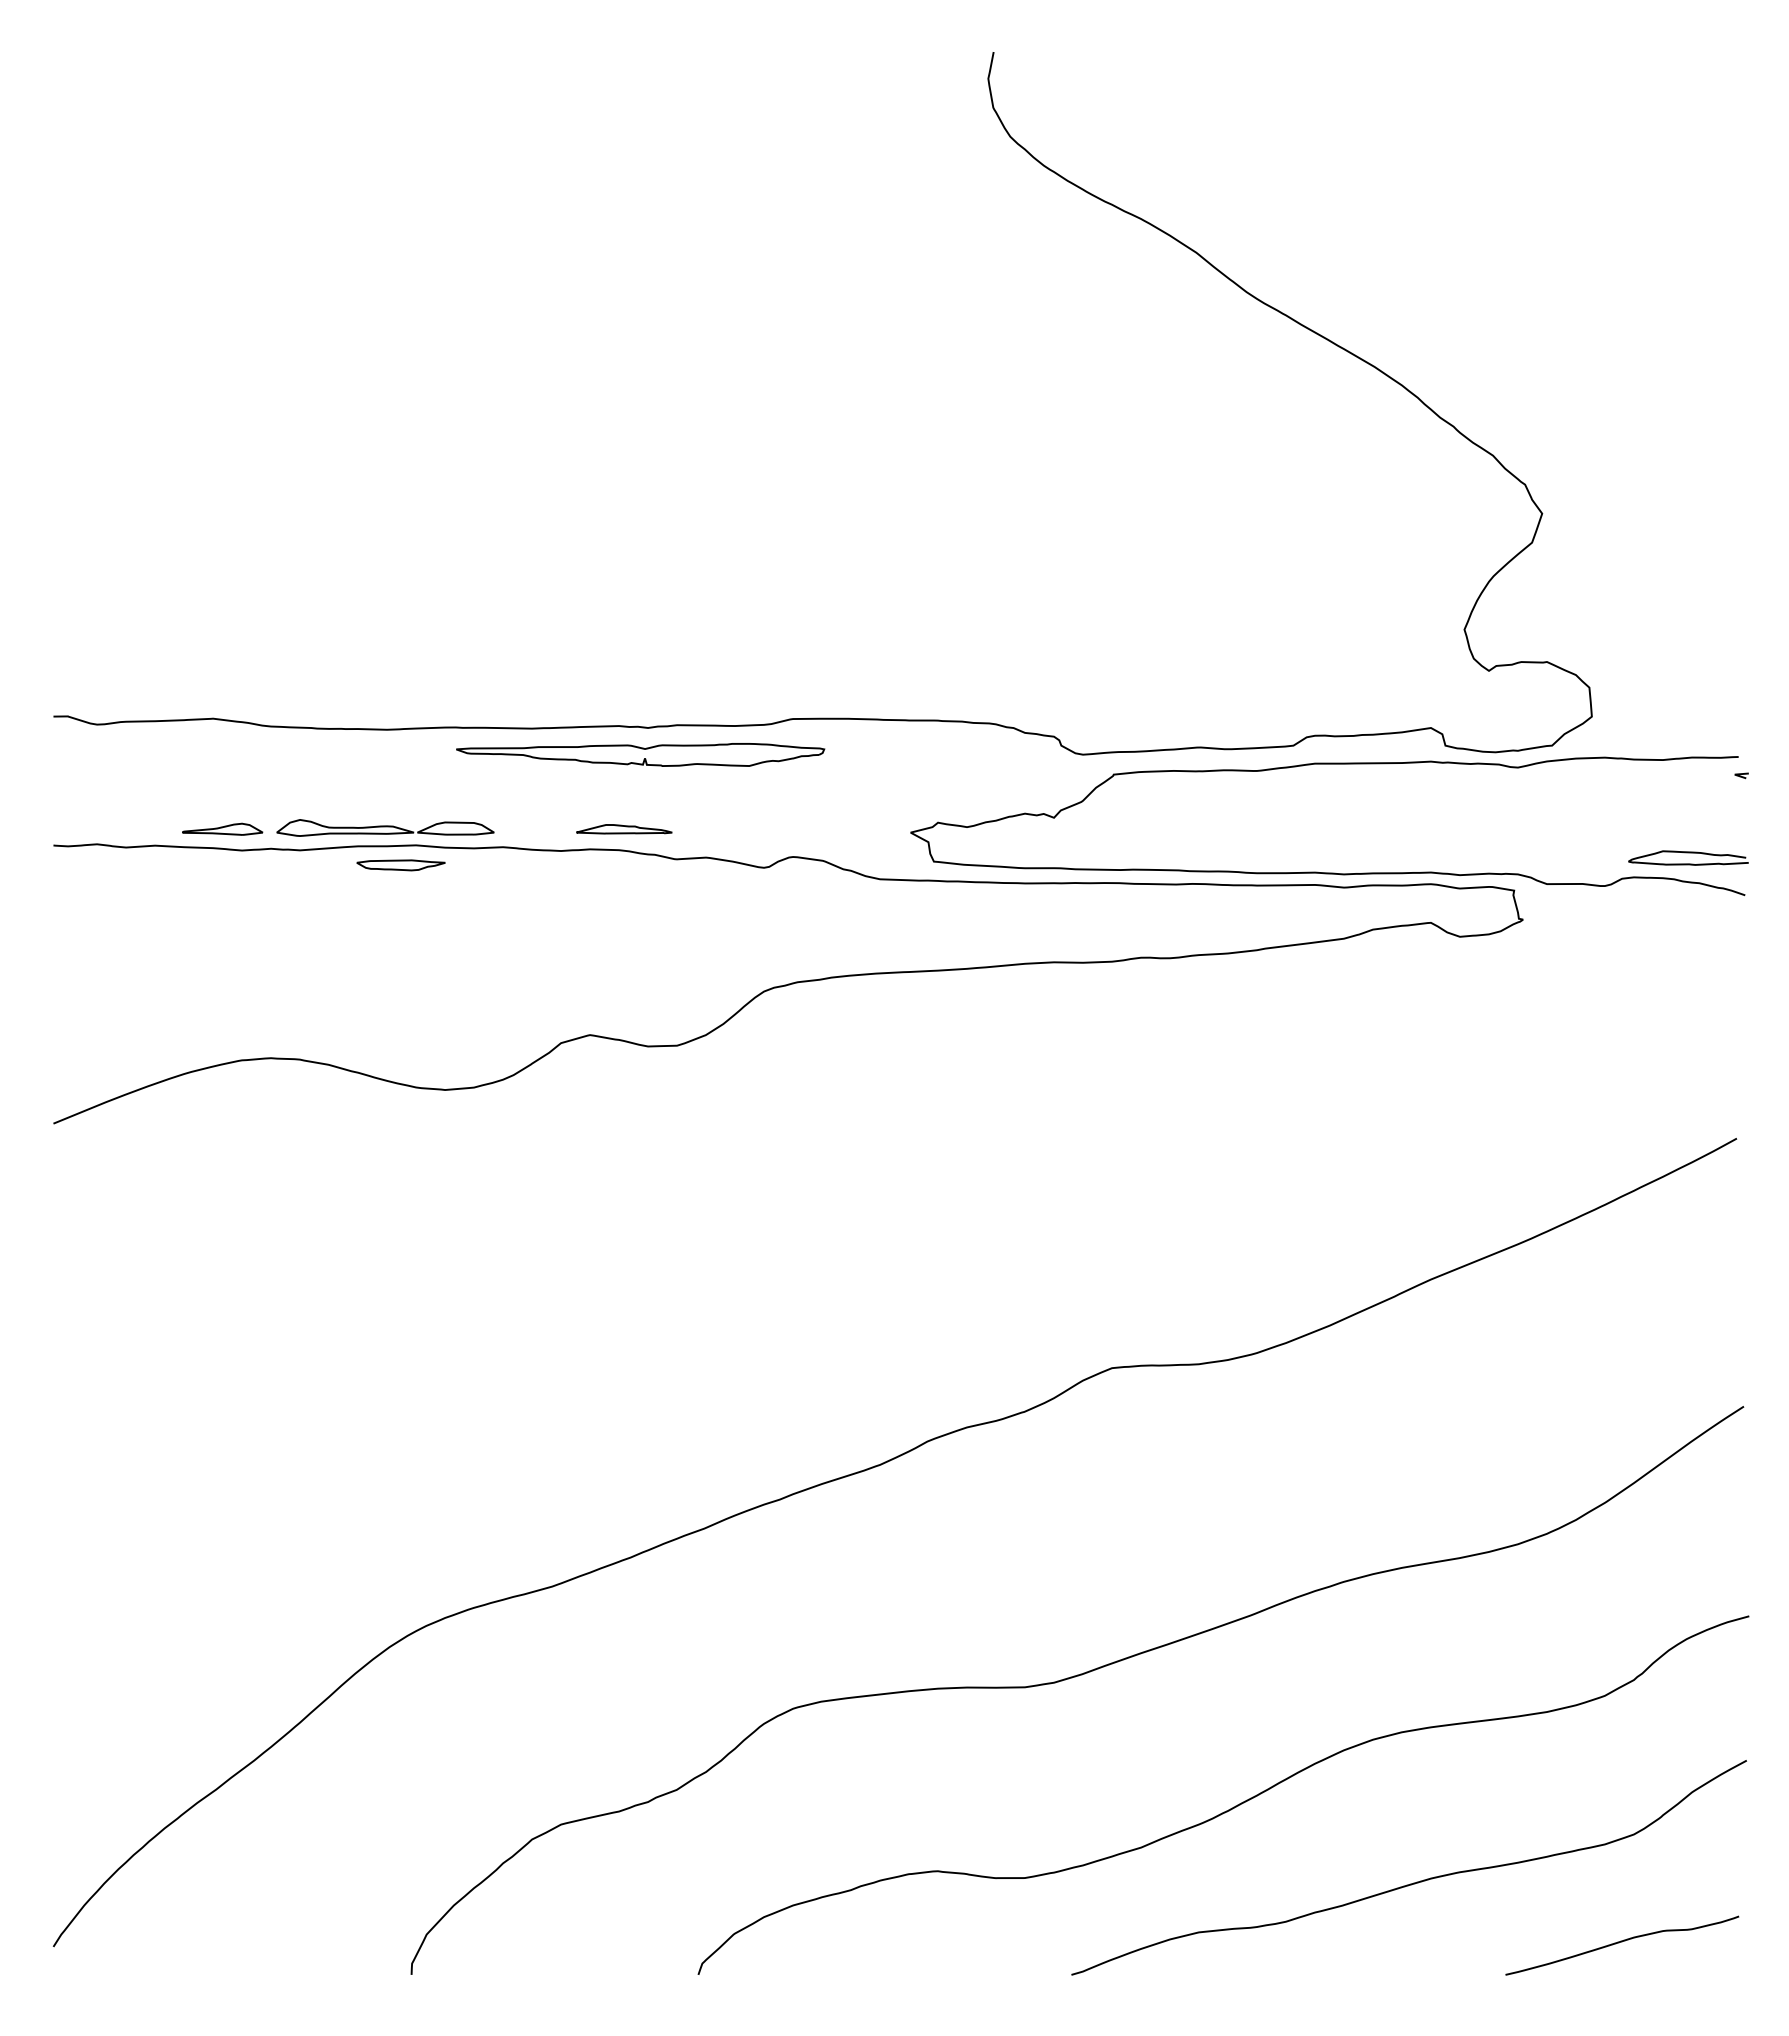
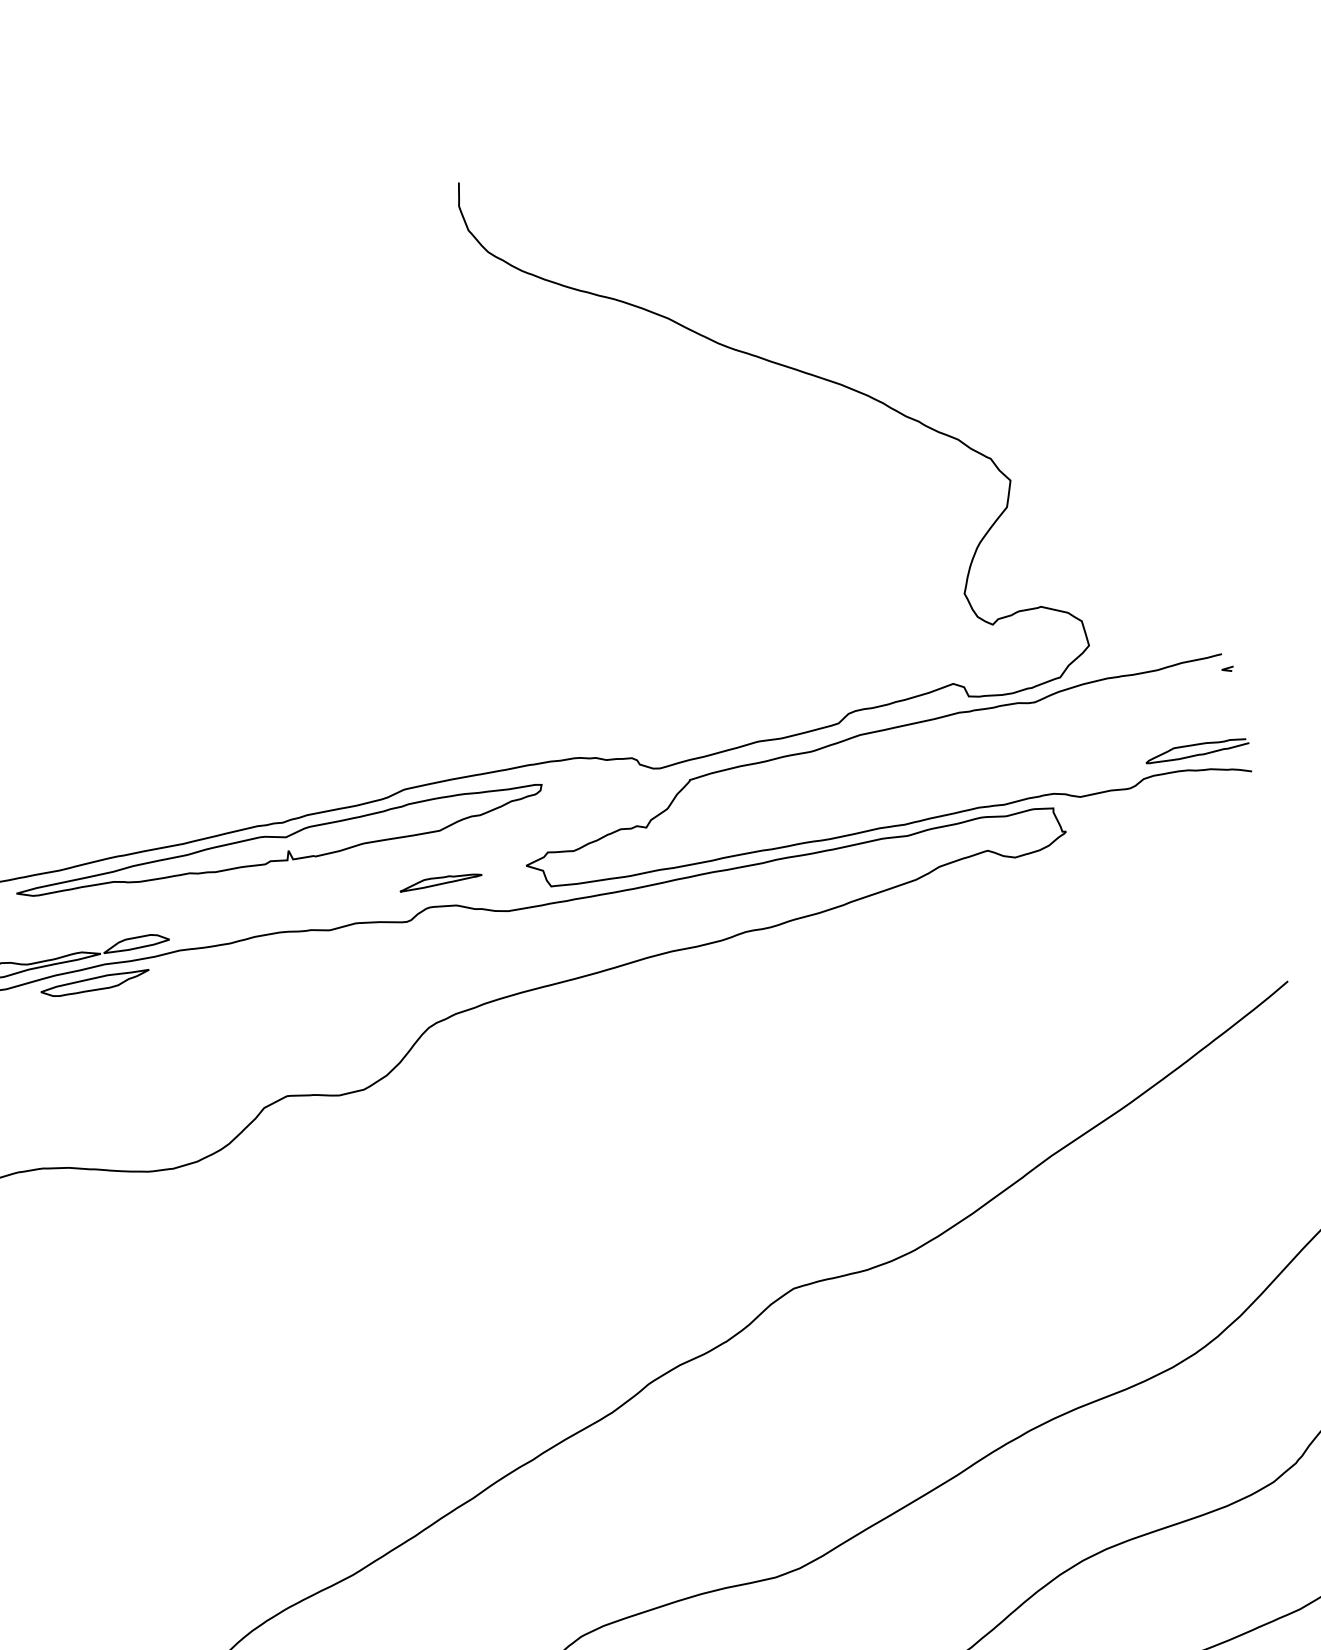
part: (640, 754) -> (281, 846), size x1.67
part: (624, 829) -> (440, 880), moved
part: (400, 865) -> (95, 984), size x1.43

